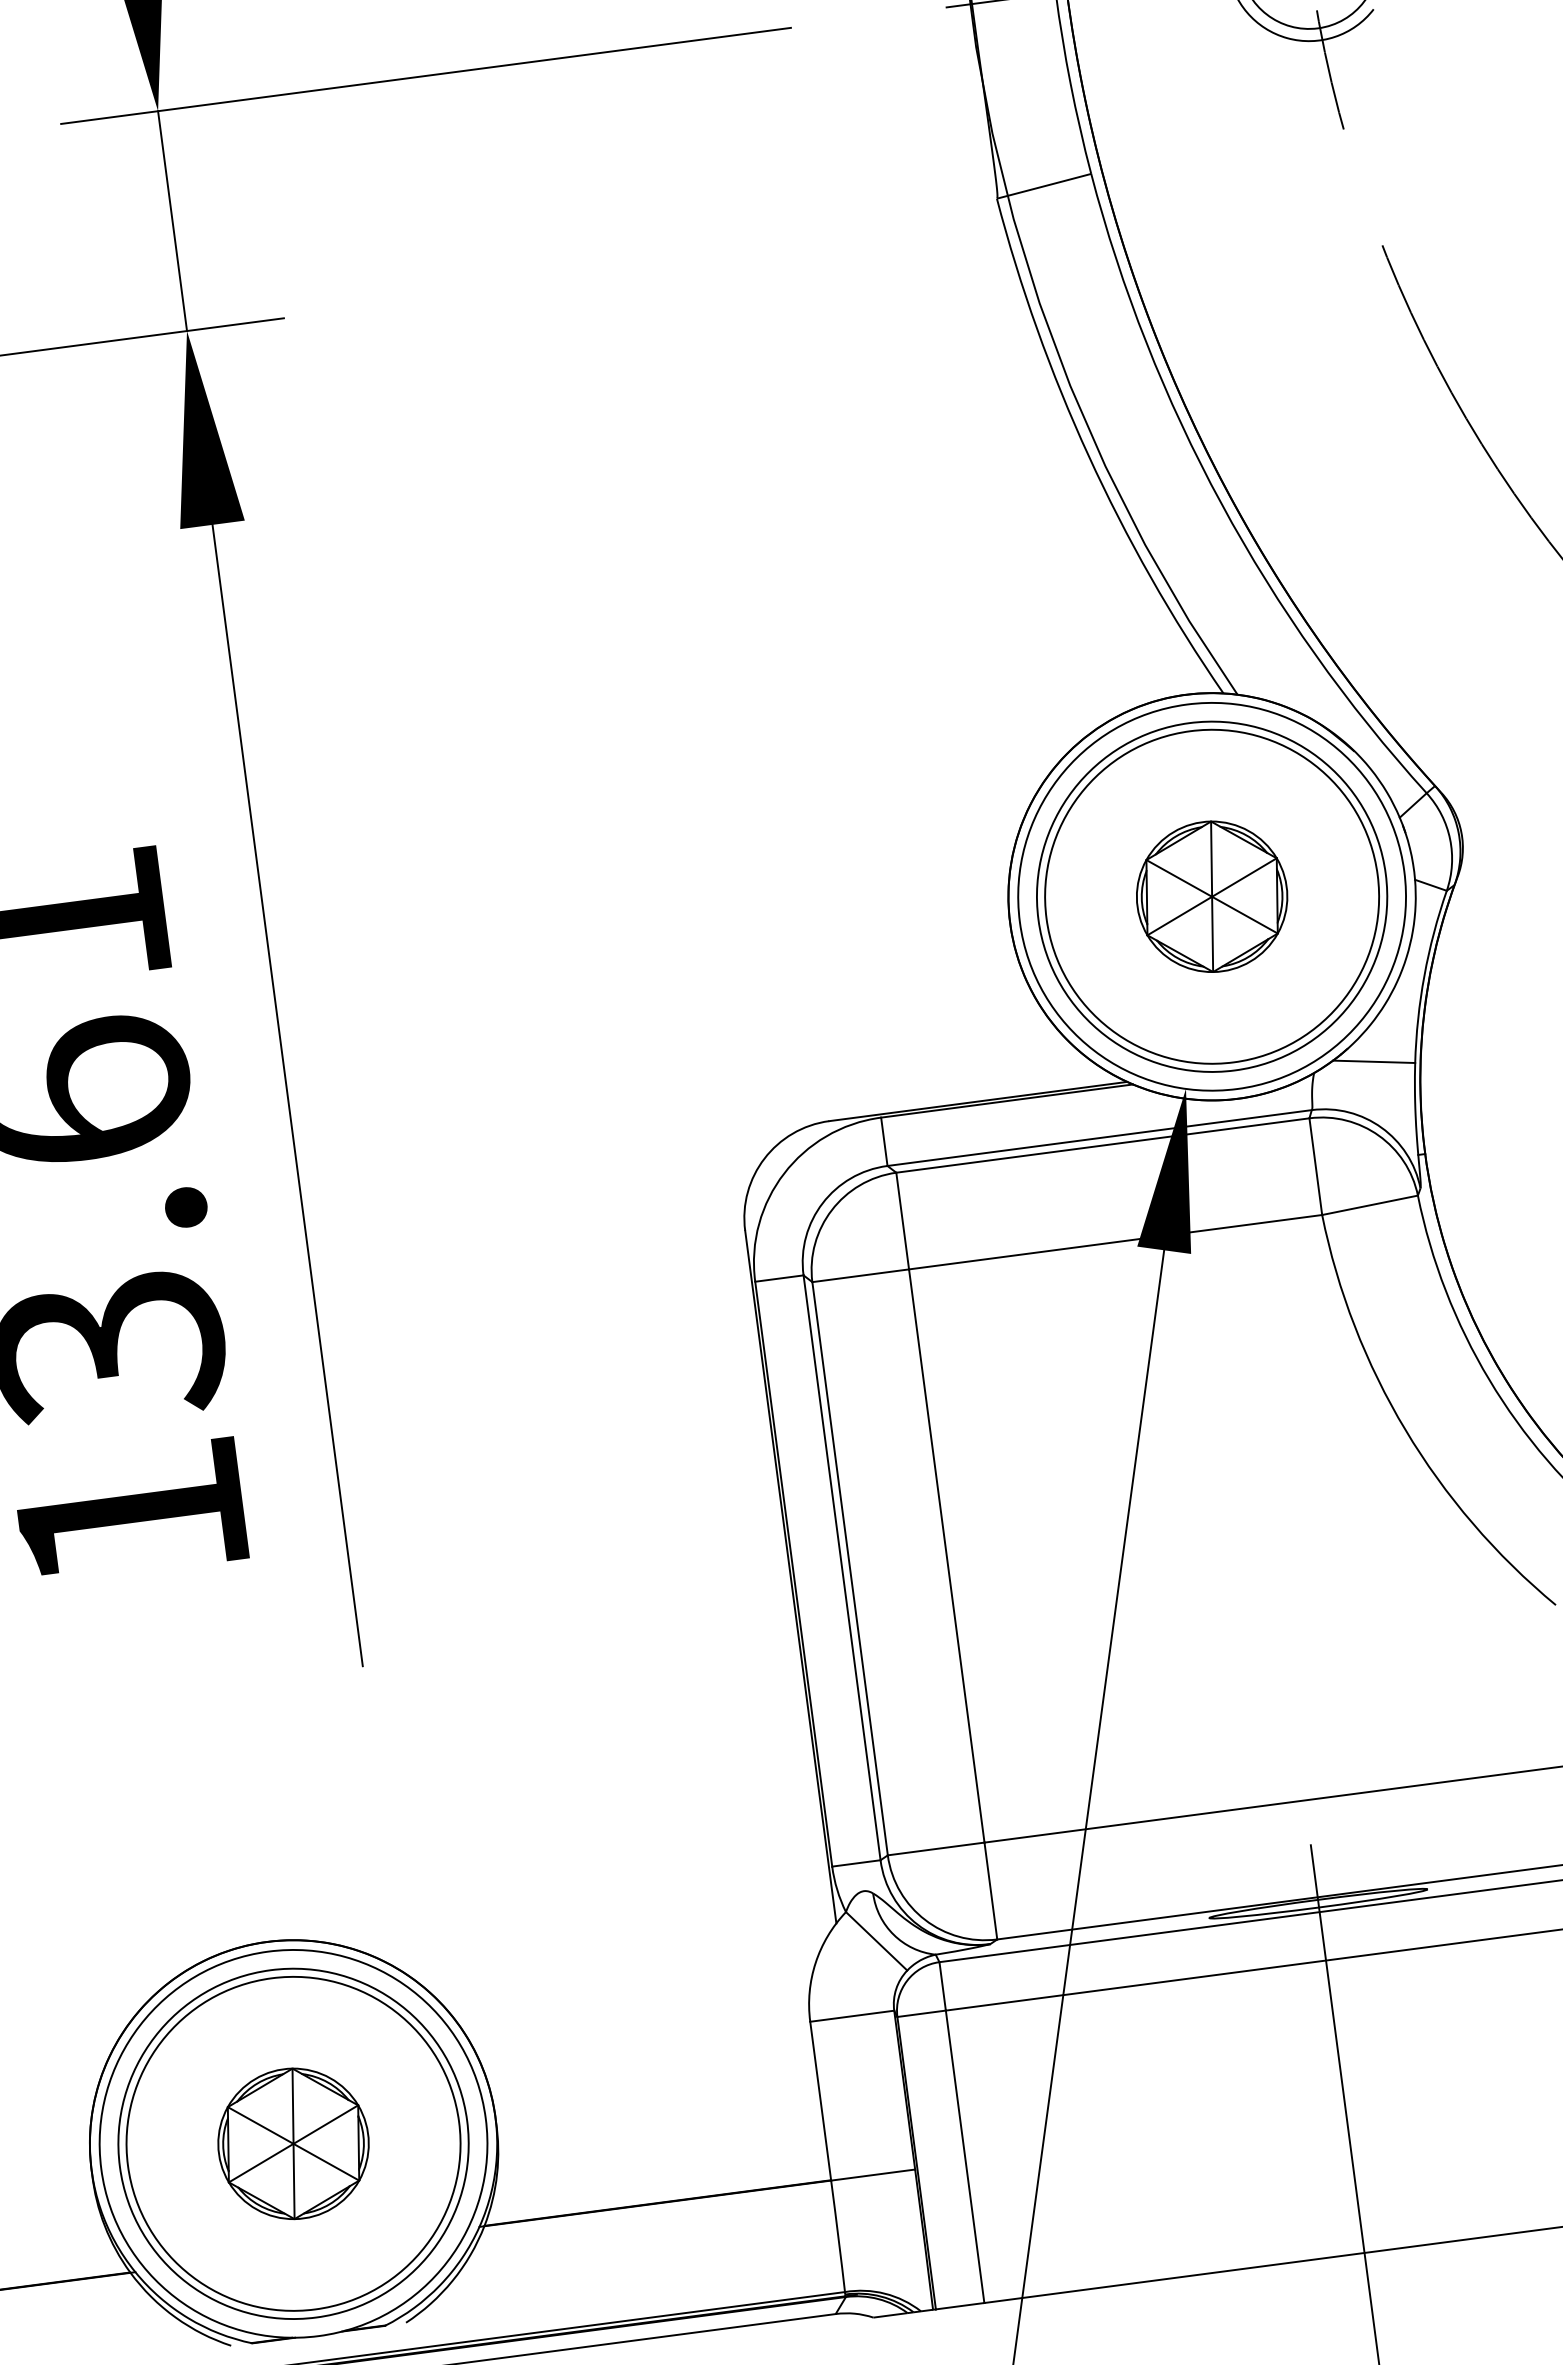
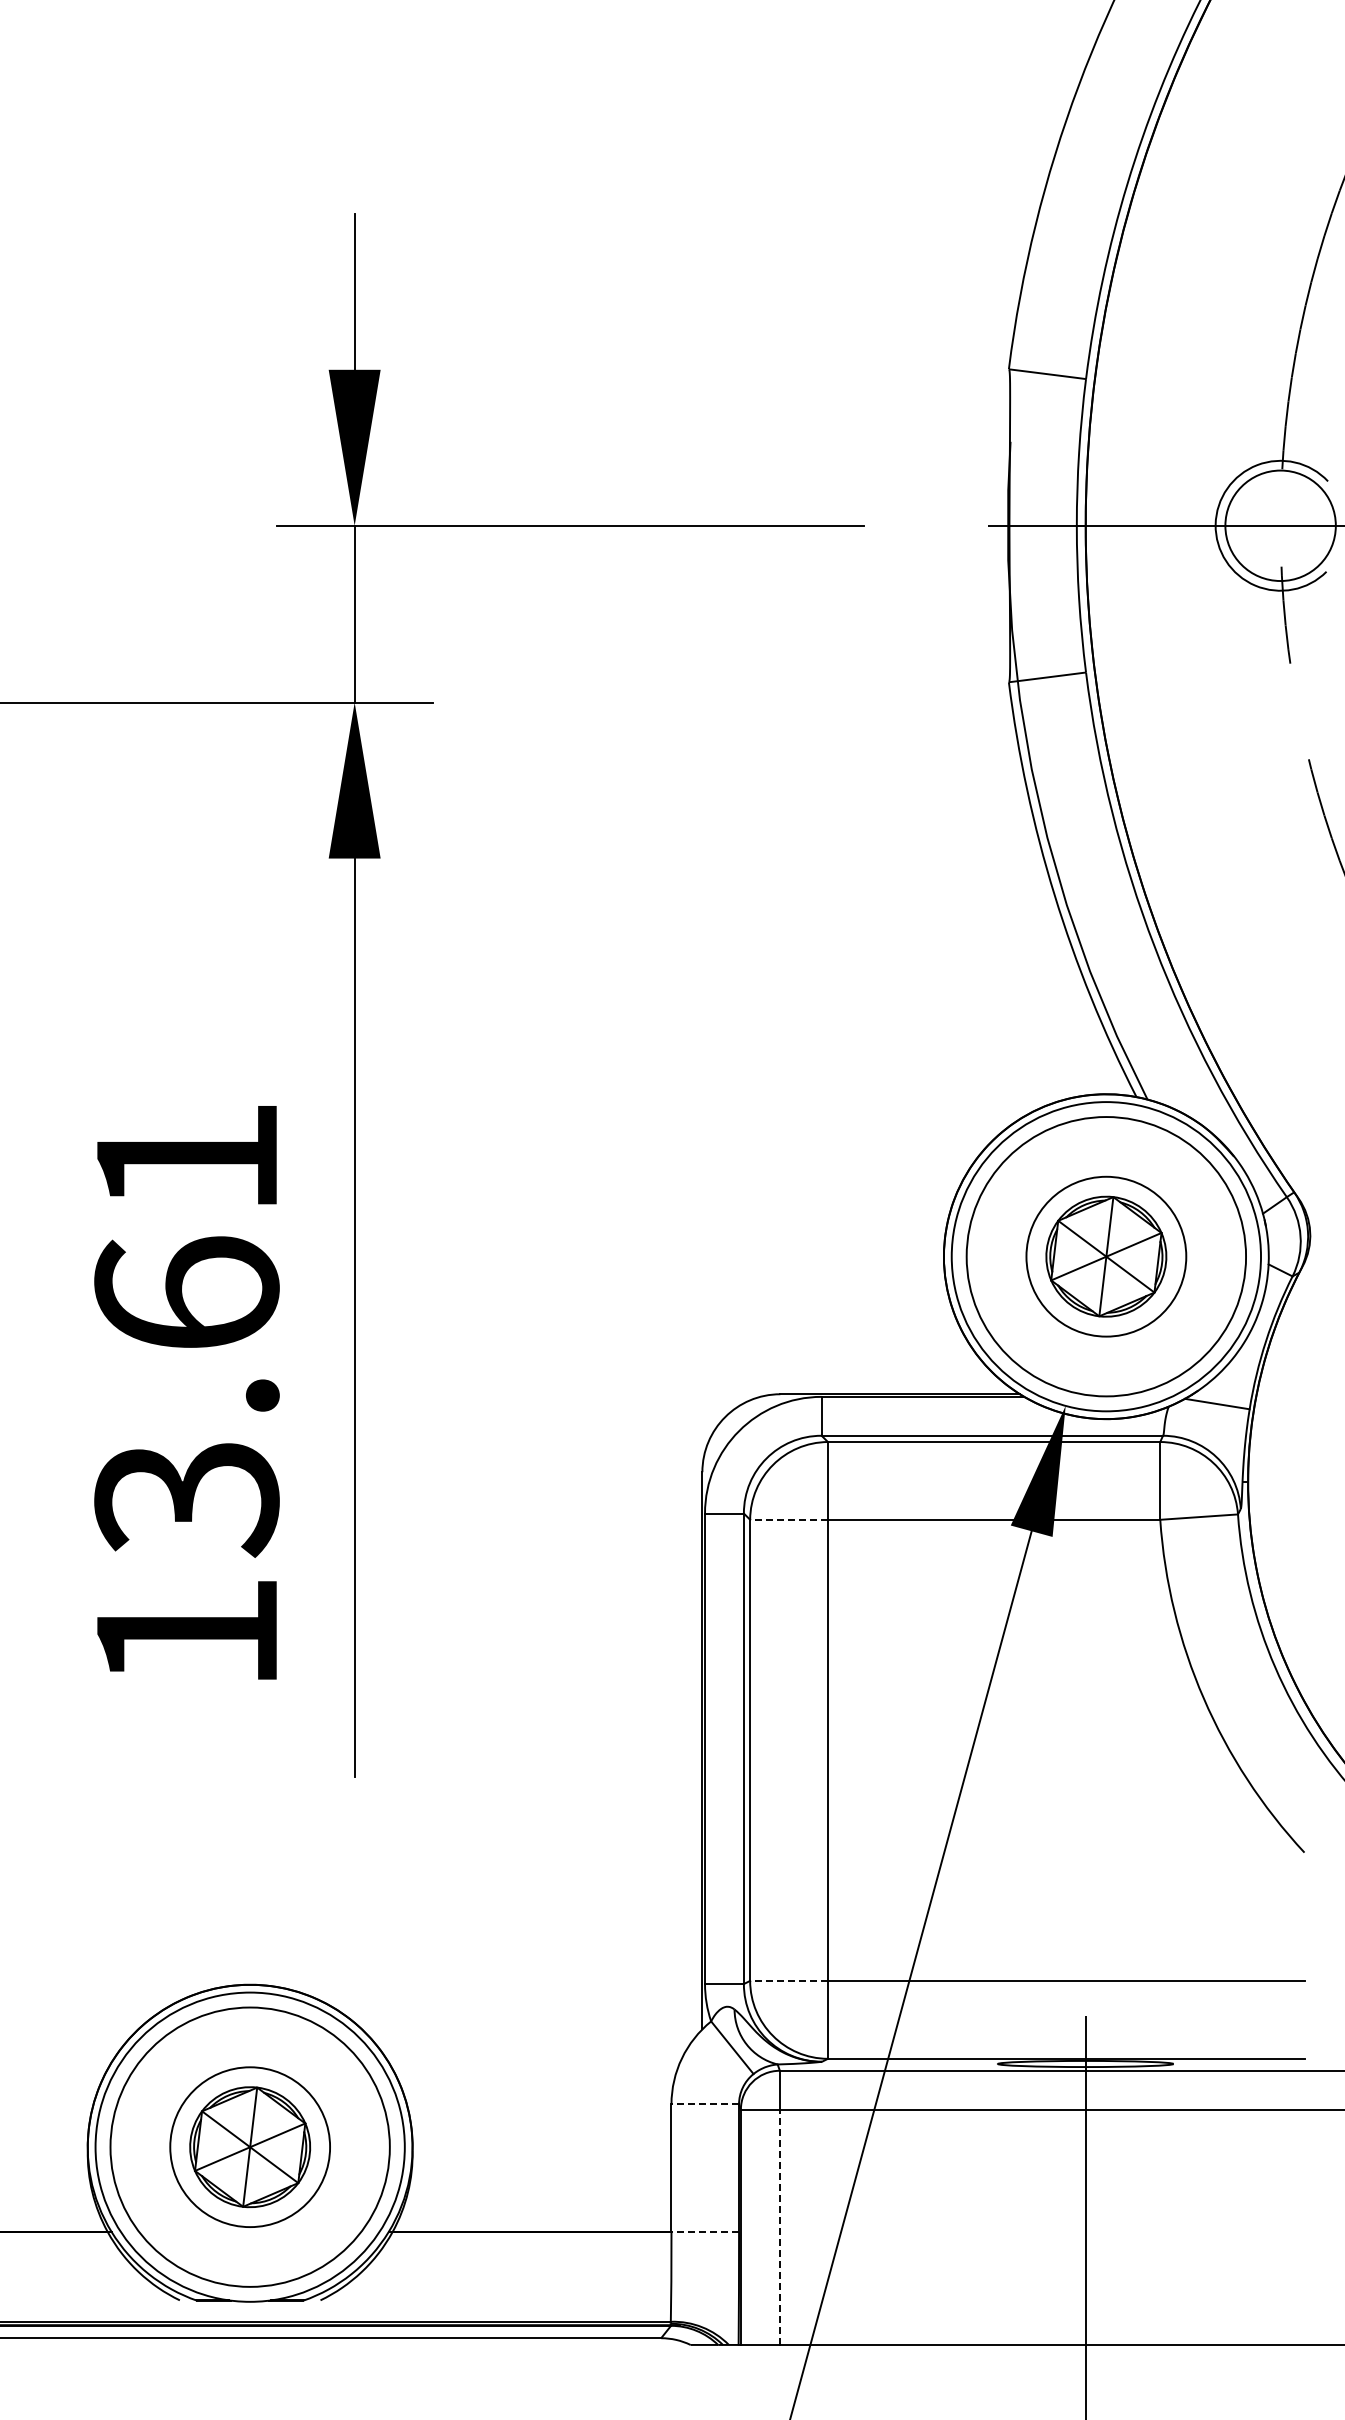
circle: (1212, 896) -> (1106, 1256), size x0.6
line: (861, 1275) -> (789, 1519), solid -> dashed
line: (936, 1848) -> (789, 1980), solid -> dashed
line: (852, 2016) -> (705, 2104), solid -> dashed
circle: (293, 2144) -> (250, 2147), size x0.6
line: (964, 2157) -> (779, 2227), solid -> dashed
line: (873, 2175) -> (705, 2232), solid -> dashed

